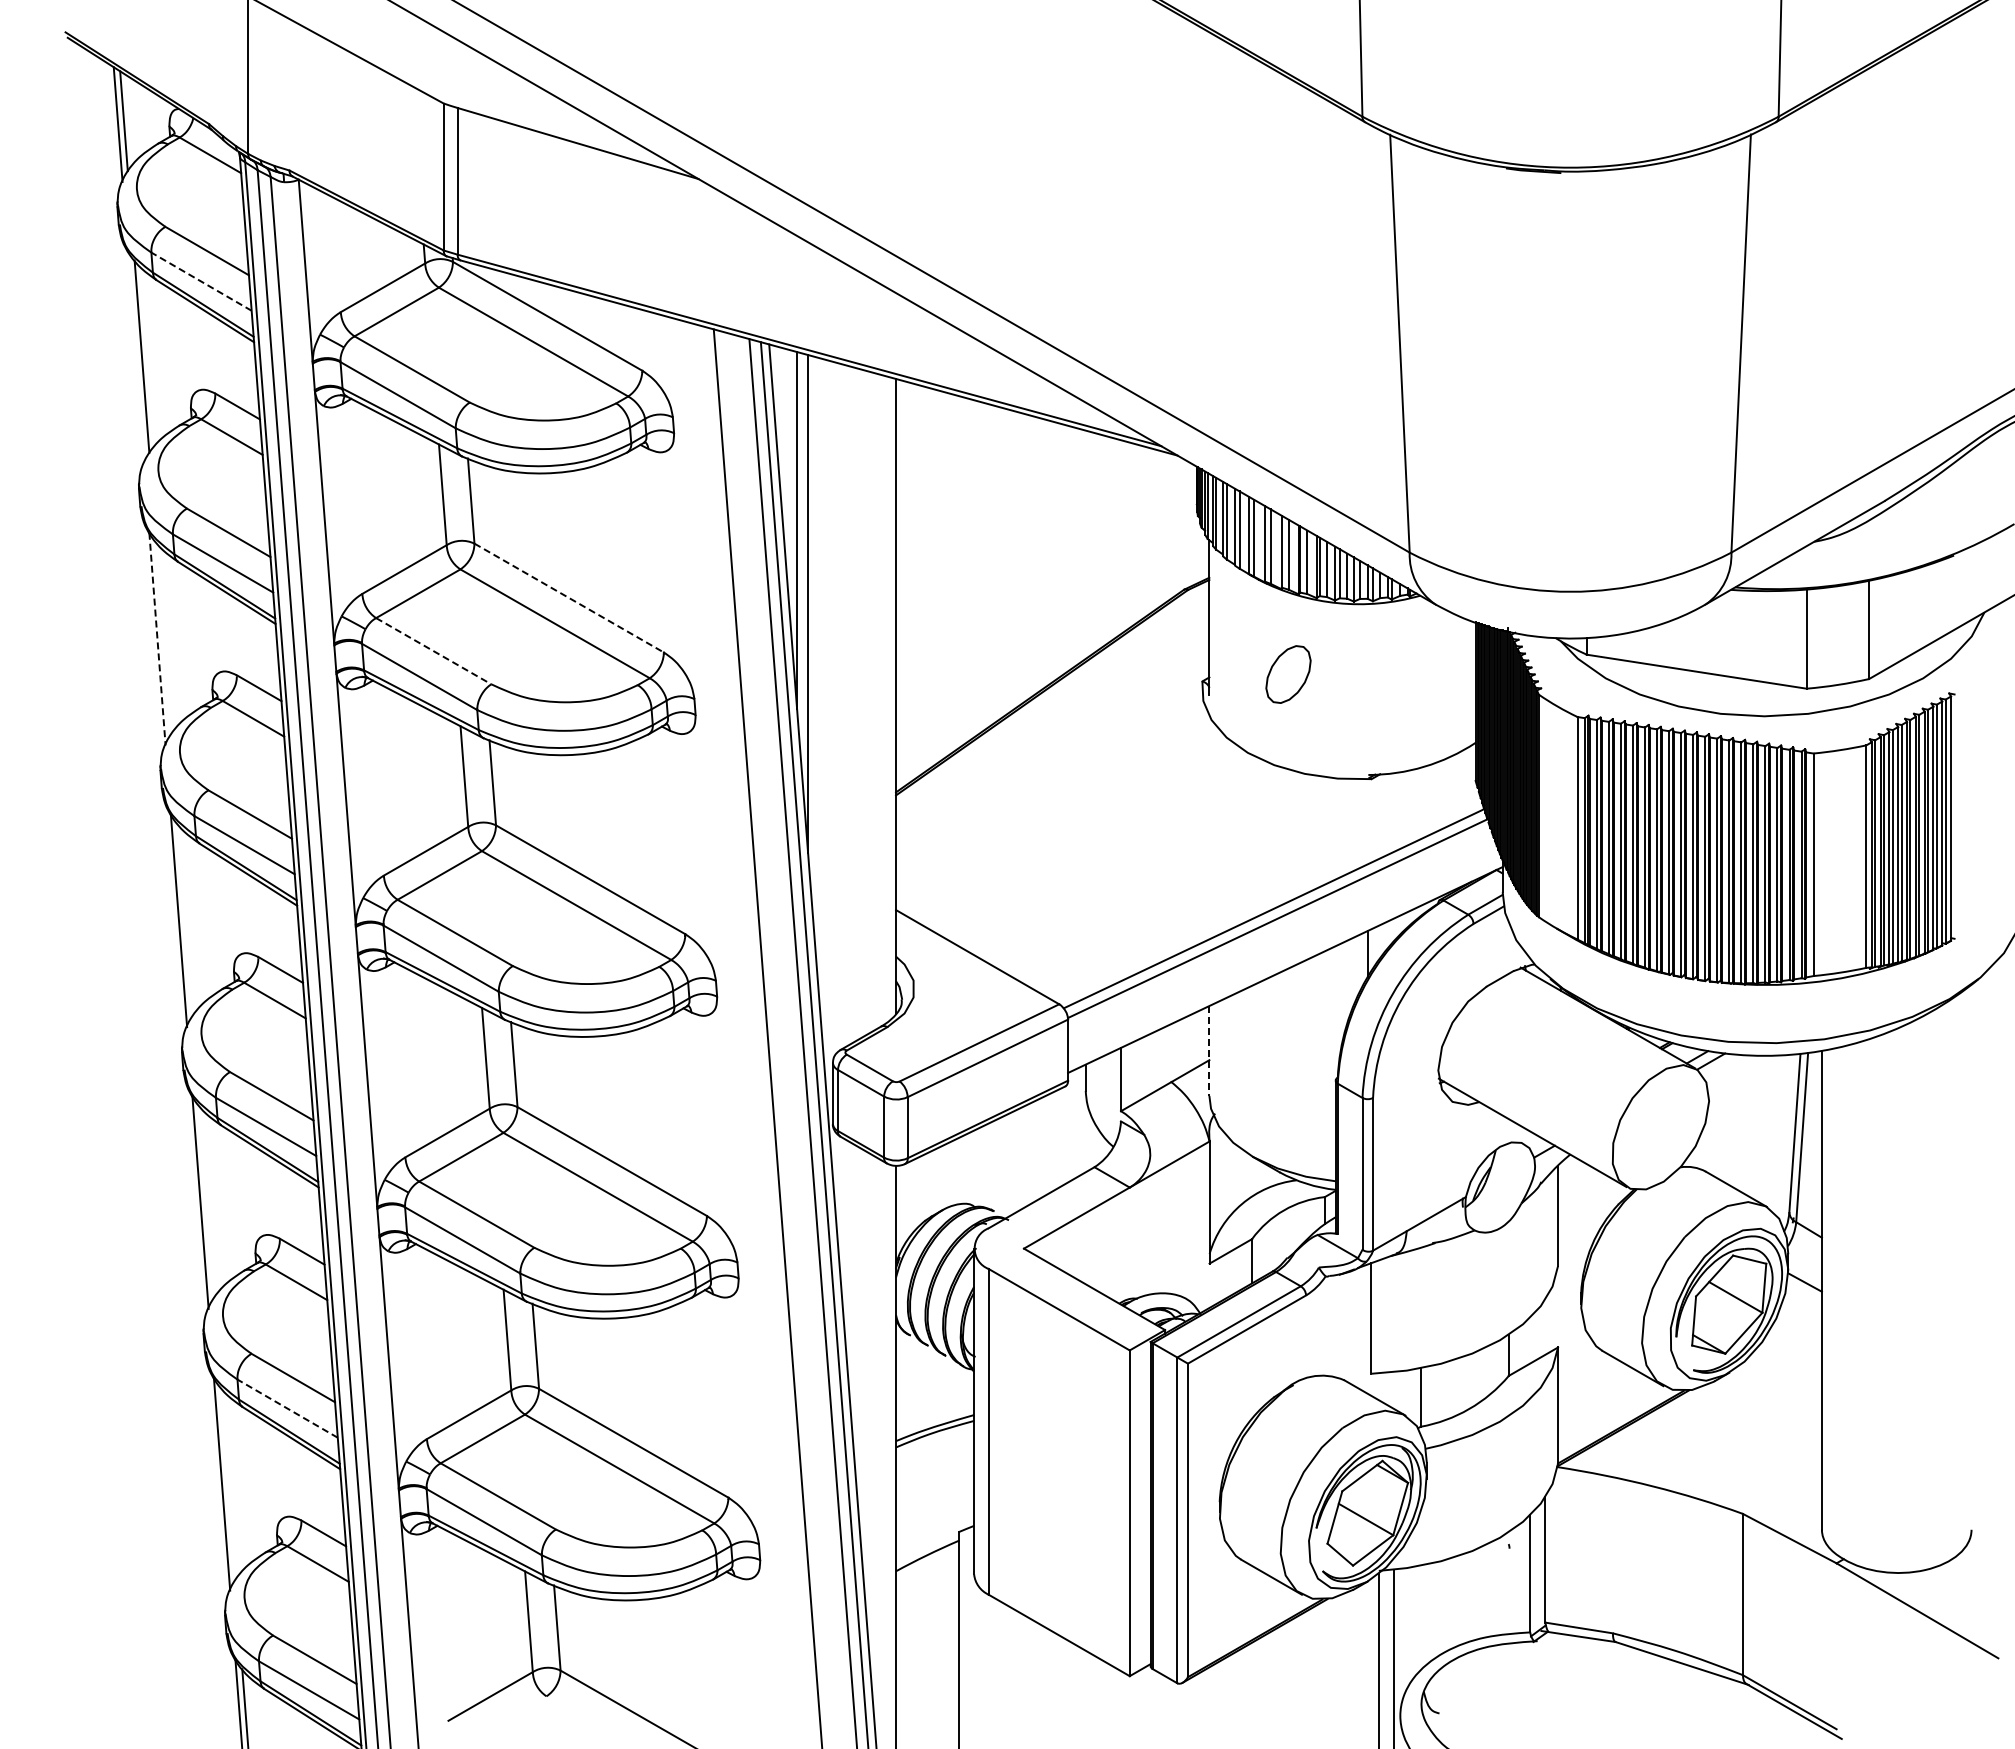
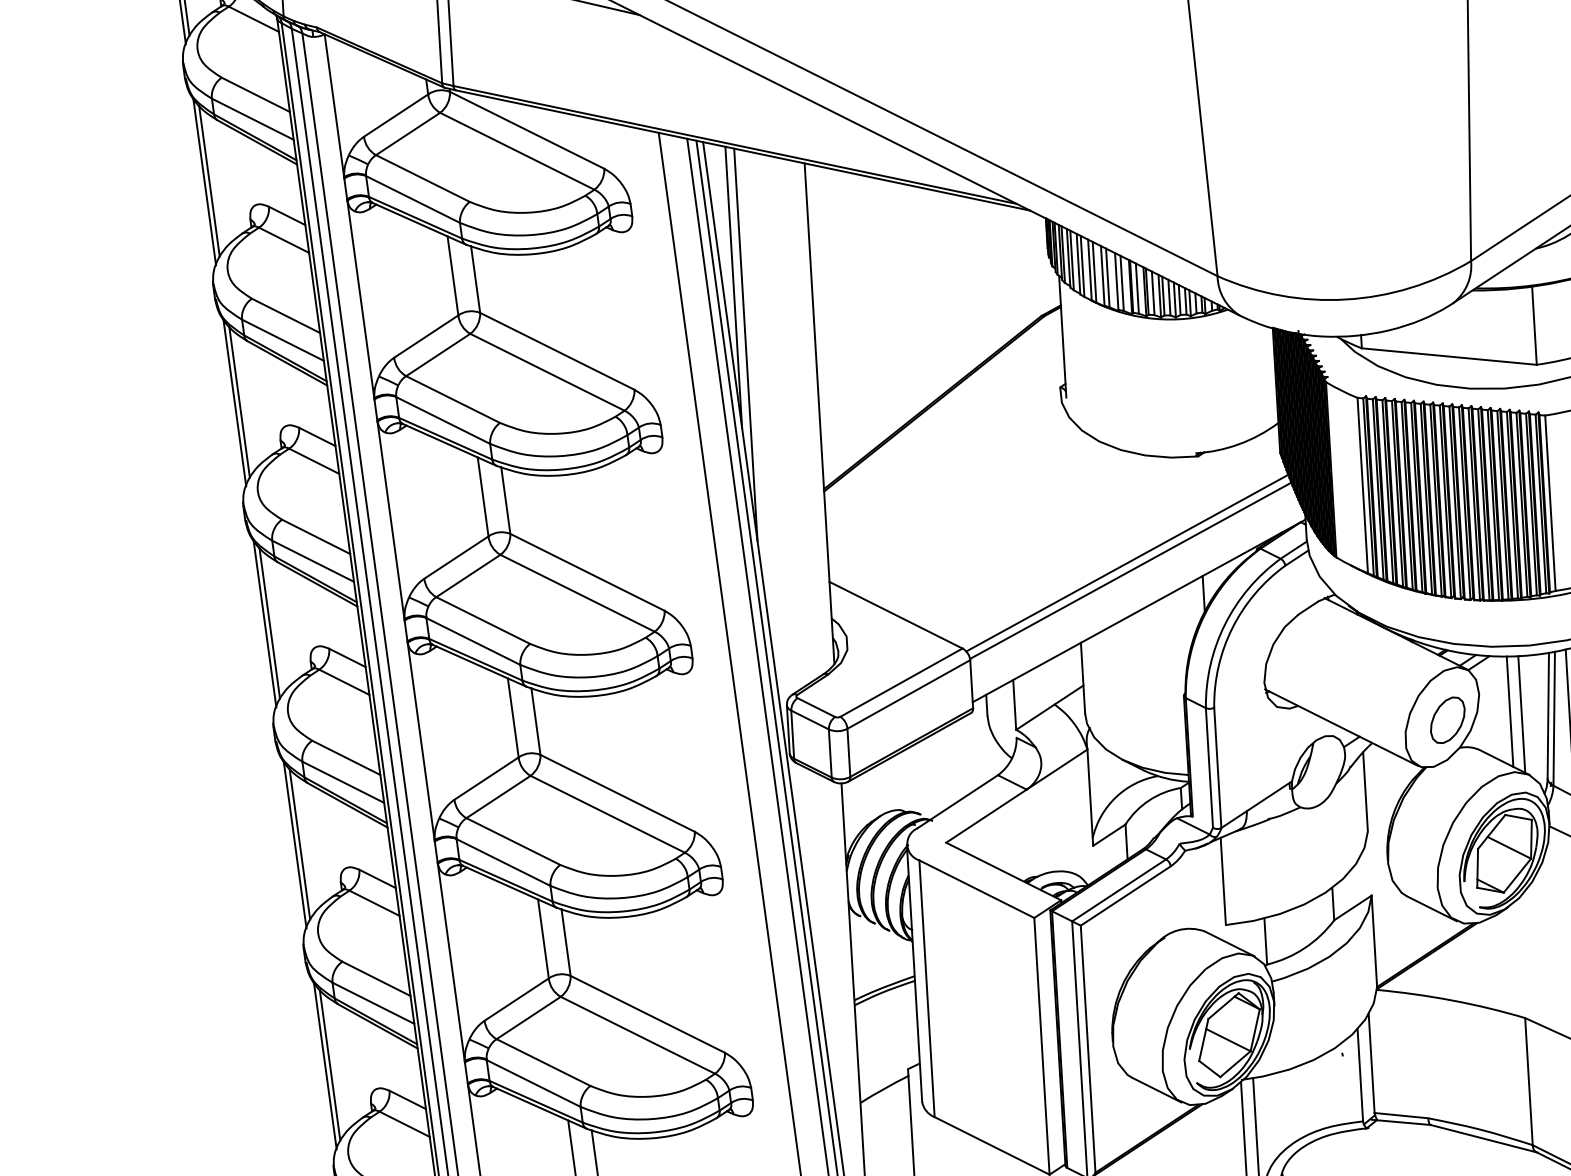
line: (201, 281) -> (252, 119), dashed -> solid
line: (135, 357) -> (204, 182), added
line: (569, 598) -> (557, 351), dashed -> solid
line: (163, 638) -> (239, 402), added
line: (157, 639) -> (234, 403), dashed -> solid
line: (434, 651) -> (453, 399), dashed -> solid
part: (1288, 674) -> (1447, 720), moved
line: (184, 920) -> (269, 623), added
line: (1209, 1051) -> (1083, 678), dashed -> solid
line: (1746, 1125) -> (1509, 711), added
line: (1761, 1129) -> (1521, 714), added
line: (206, 1201) -> (299, 843), added
line: (287, 1408) -> (373, 1003), dashed -> solid
line: (227, 1483) -> (329, 1065), added

